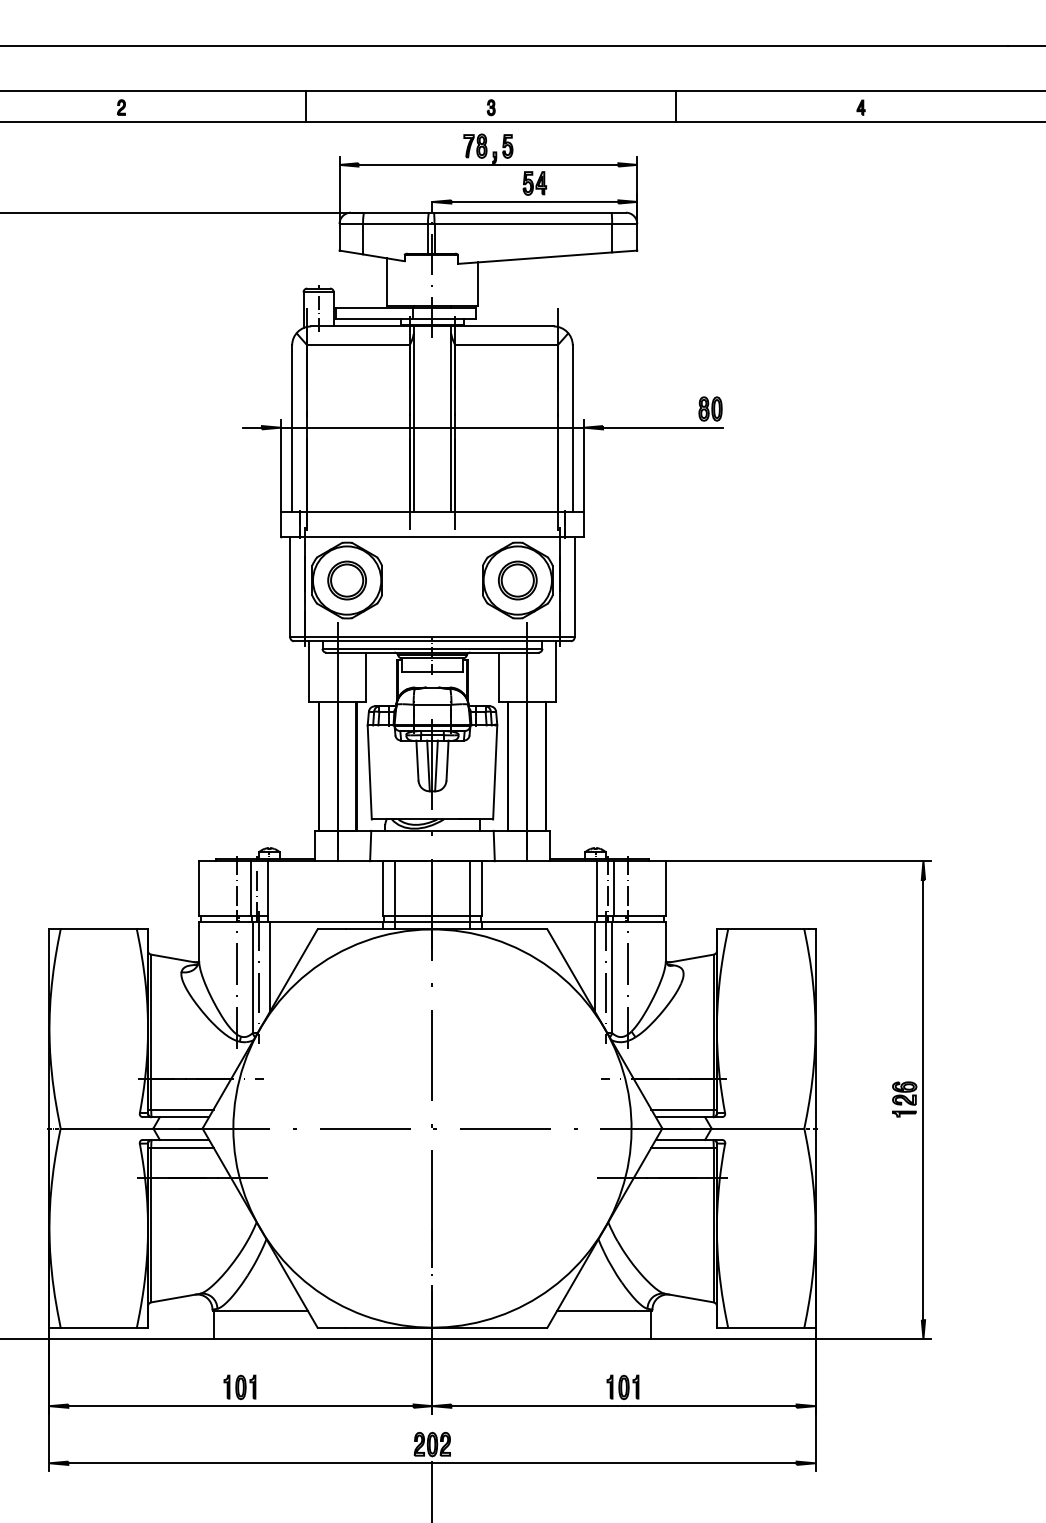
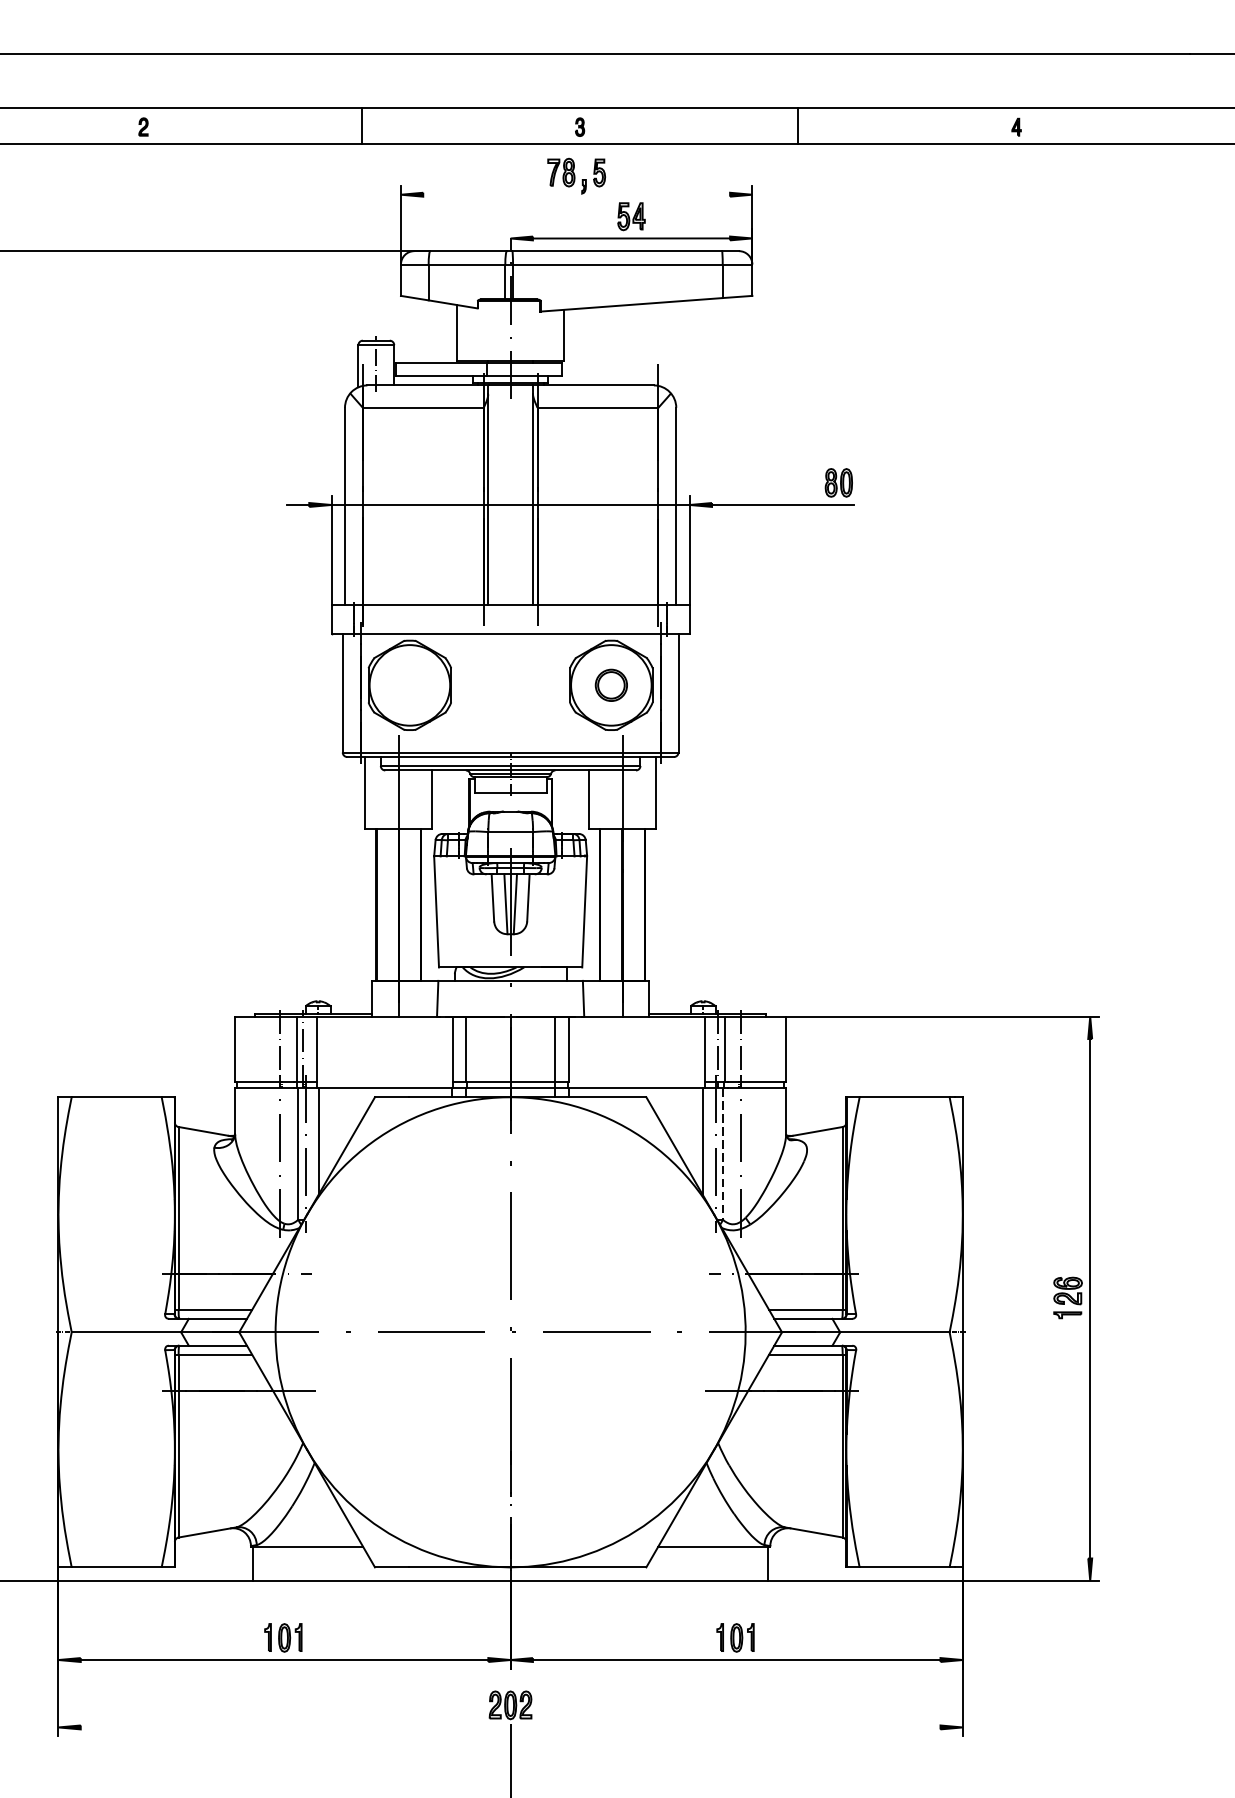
line: (488, 164) -> (576, 194), removed
part: (346, 580) -> (409, 685), removed
part: (517, 580) -> (611, 685), size x0.7
line: (612, 977) -> (723, 1153), solid -> dashed
line: (432, 1463) -> (510, 1727), removed

